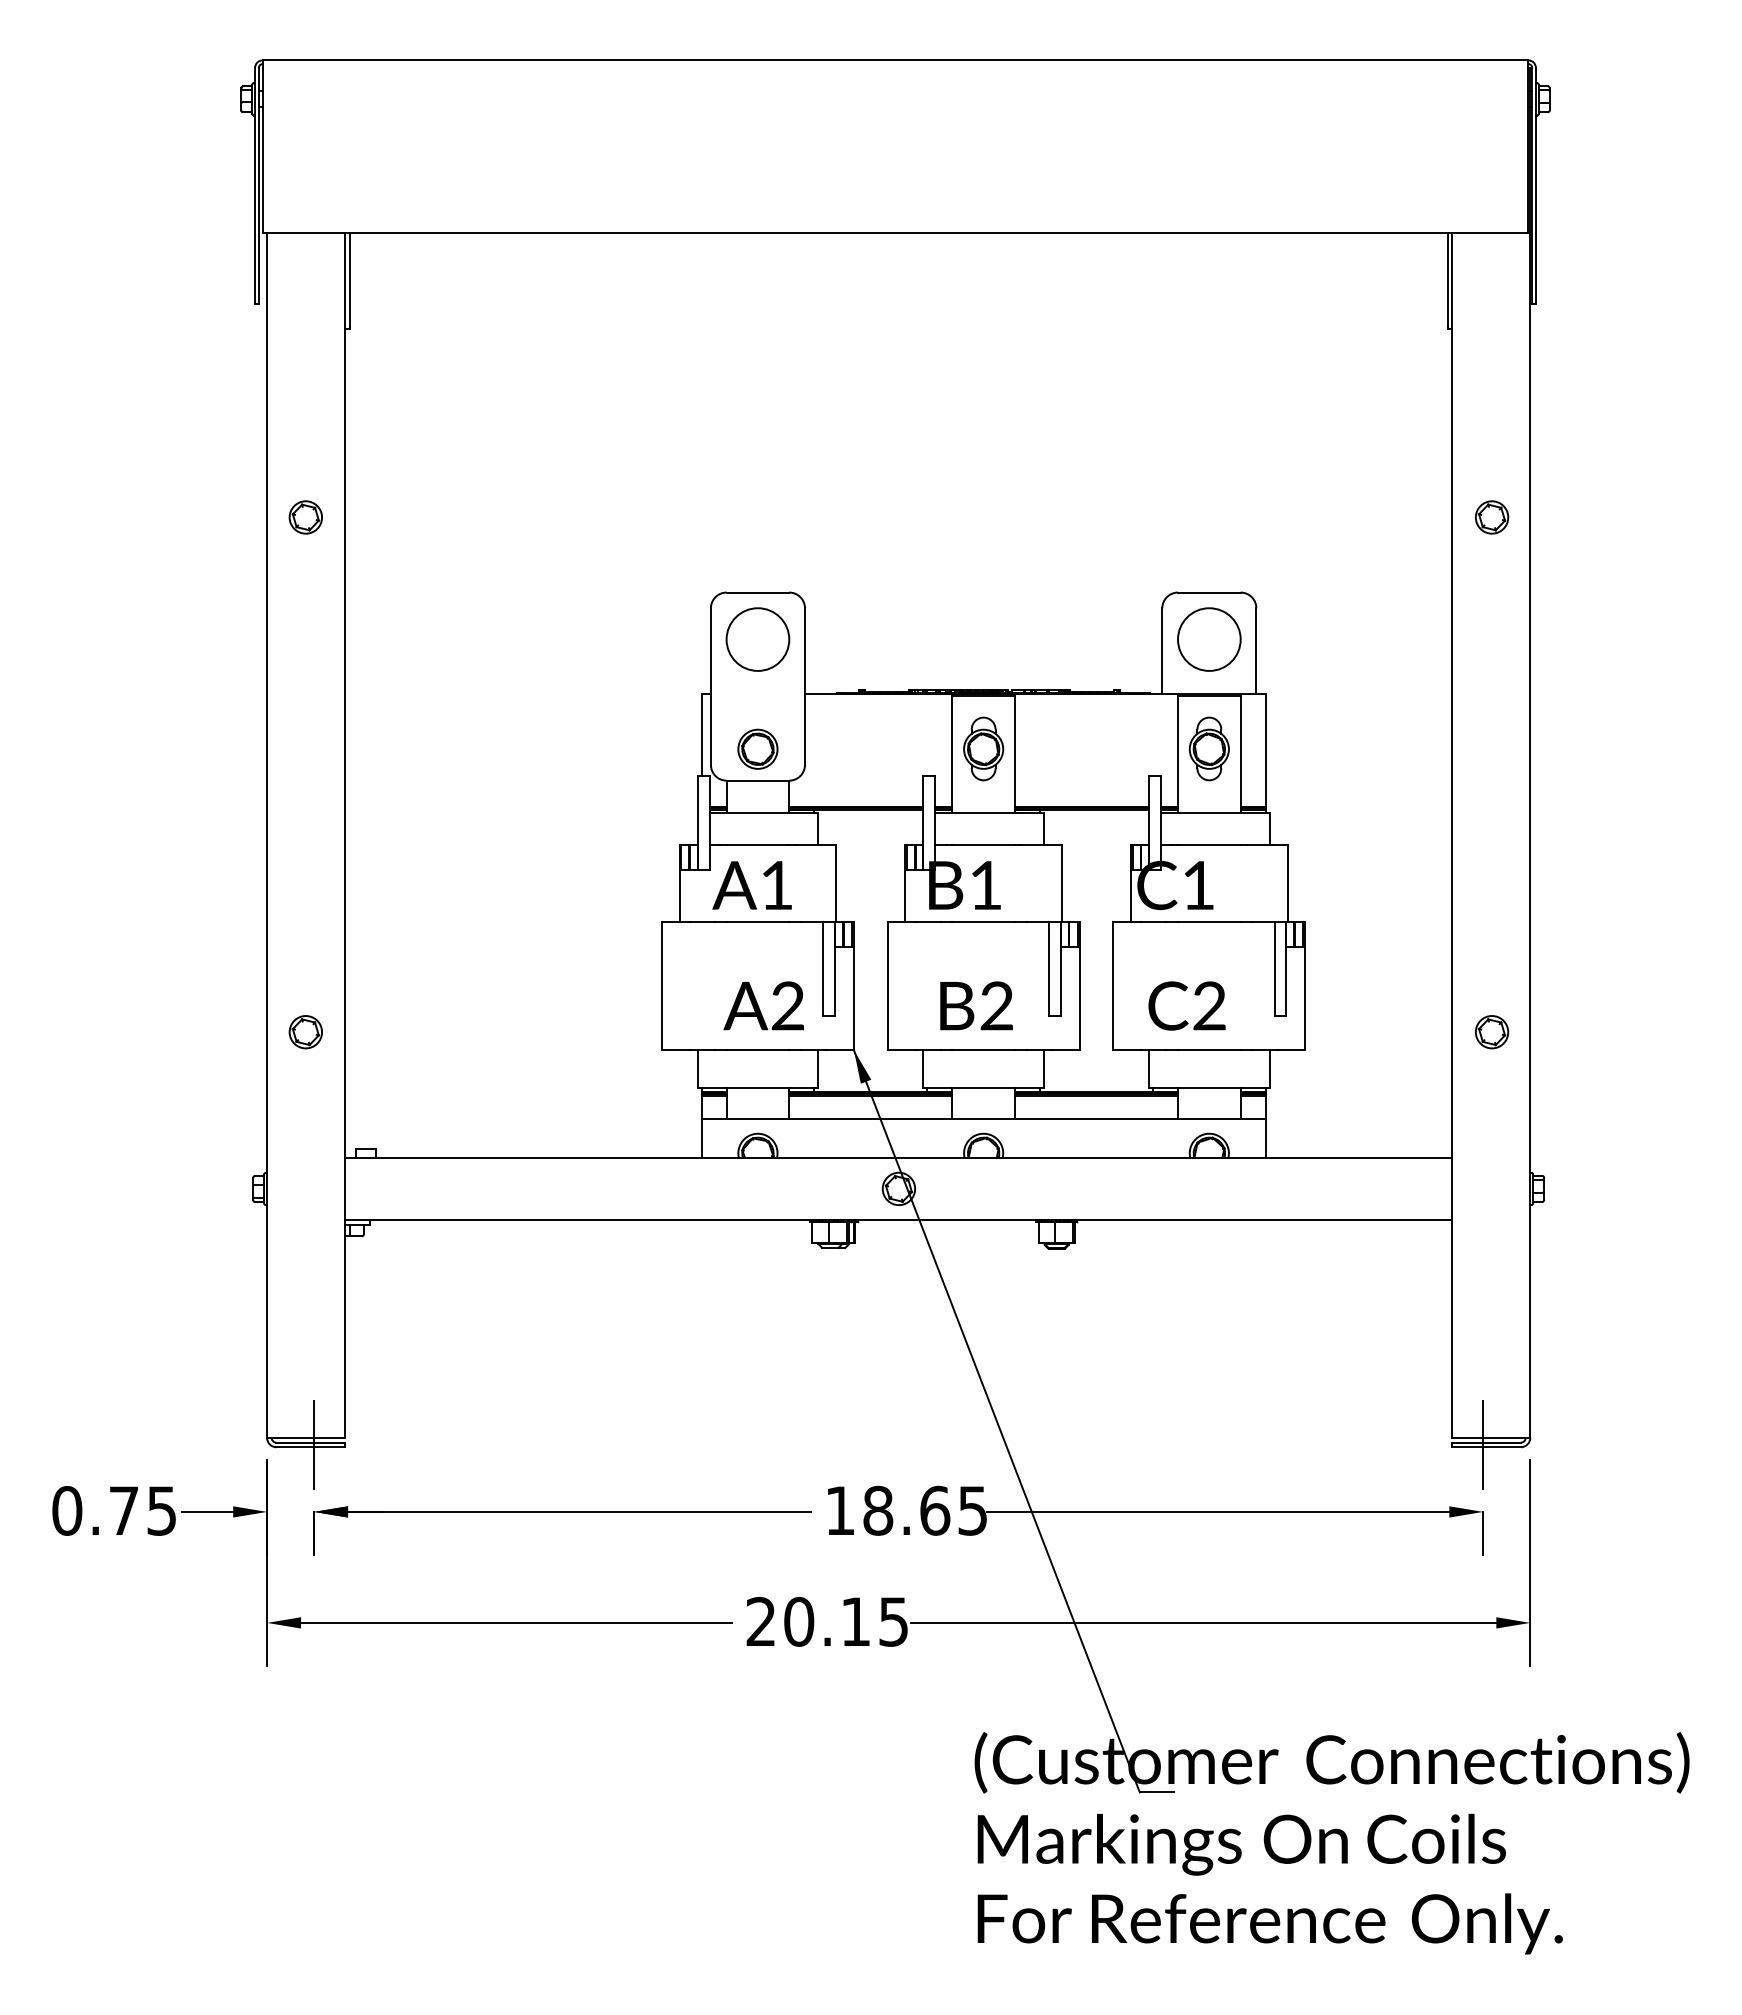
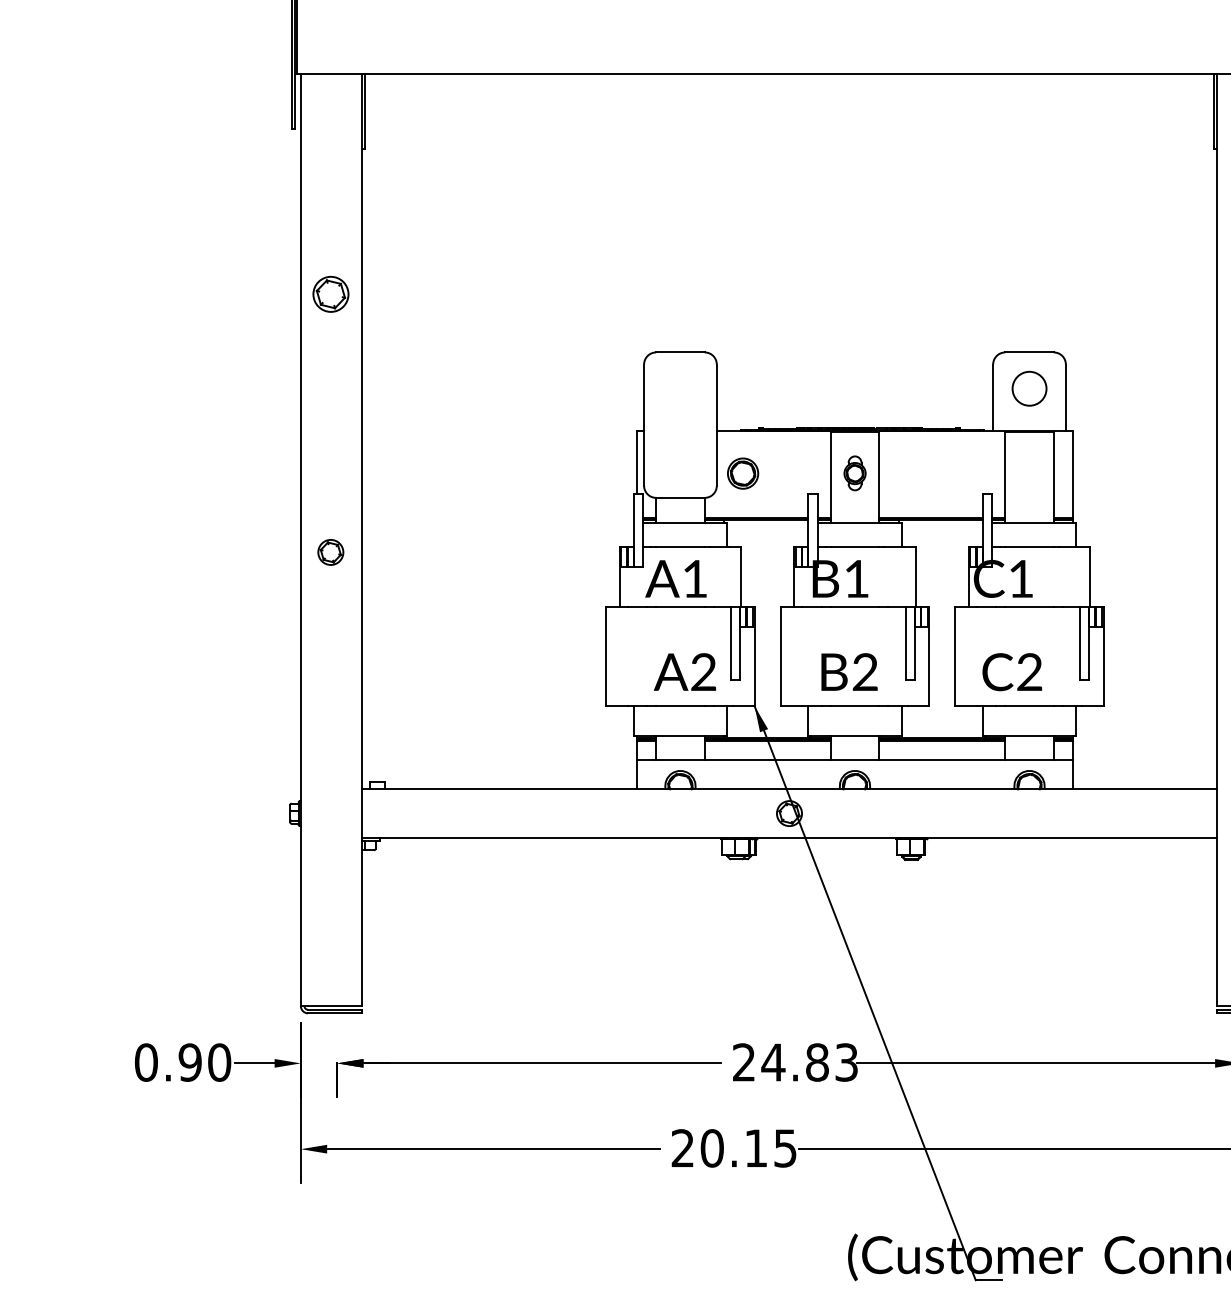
part: (305, 517) -> (330, 294), size x1.4
circle: (757, 639) -> (680, 388), removed
circle: (1209, 639) -> (1029, 388), size x0.7
part: (757, 748) -> (742, 473), moved
part: (983, 748) -> (854, 473), size x0.7
part: (1208, 748) -> (1028, 473), removed
part: (305, 1032) -> (330, 552), moved
line: (314, 1444) -> (337, 1011), removed
text: (143, 1510) -> (205, 1062), 0.75 -> 0.90
text: (906, 1510) -> (795, 1062), 18.65 -> 24.83

